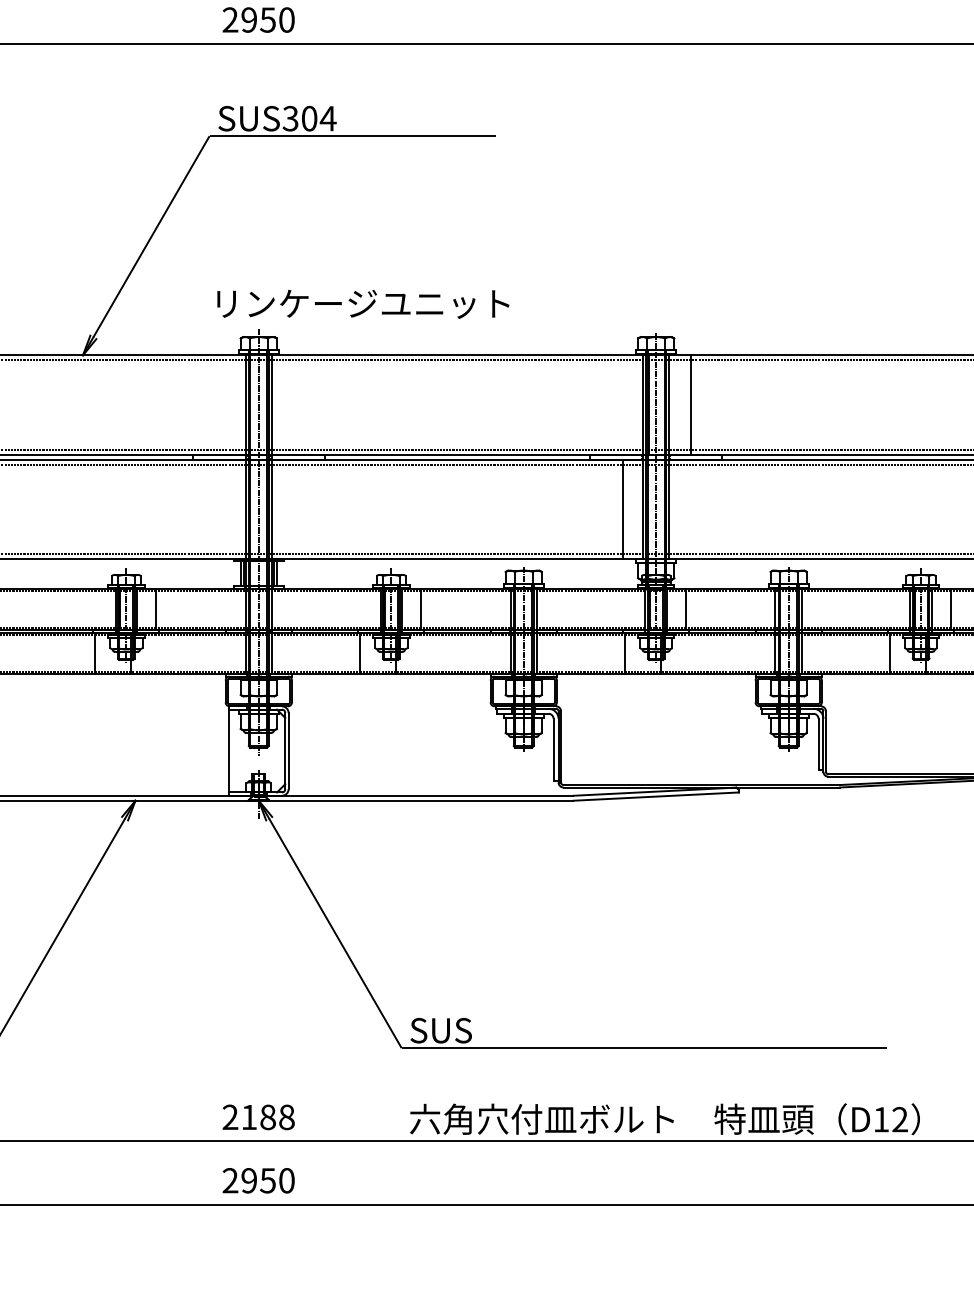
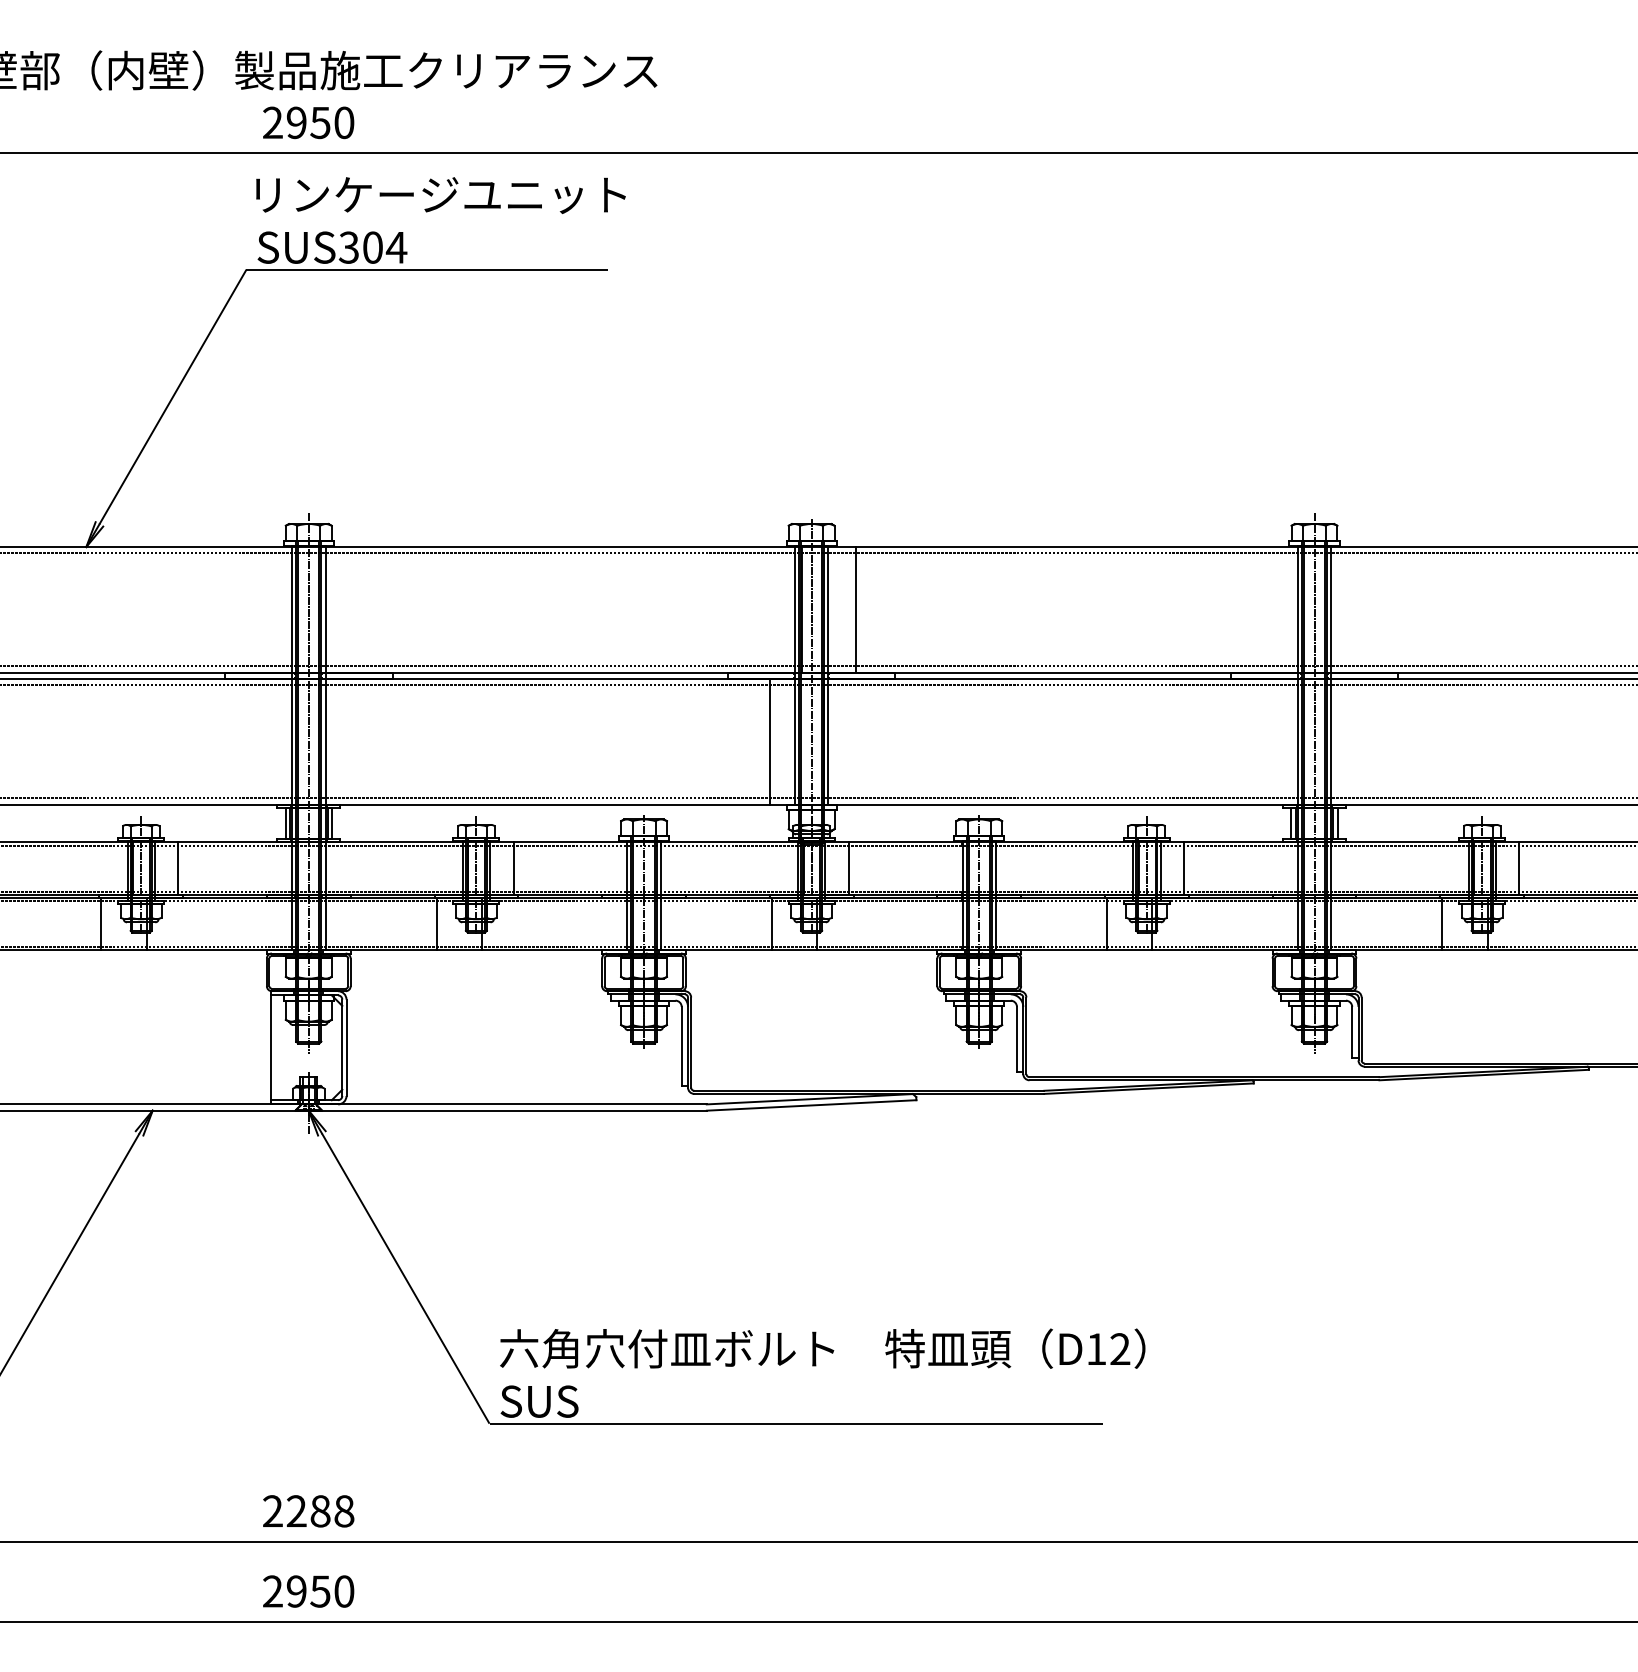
text: (362, 304) -> (440, 195), moved
text: (249, 1116) -> (296, 1510), 2188 -> 2288
text: (664, 1119) -> (822, 1348), moved

